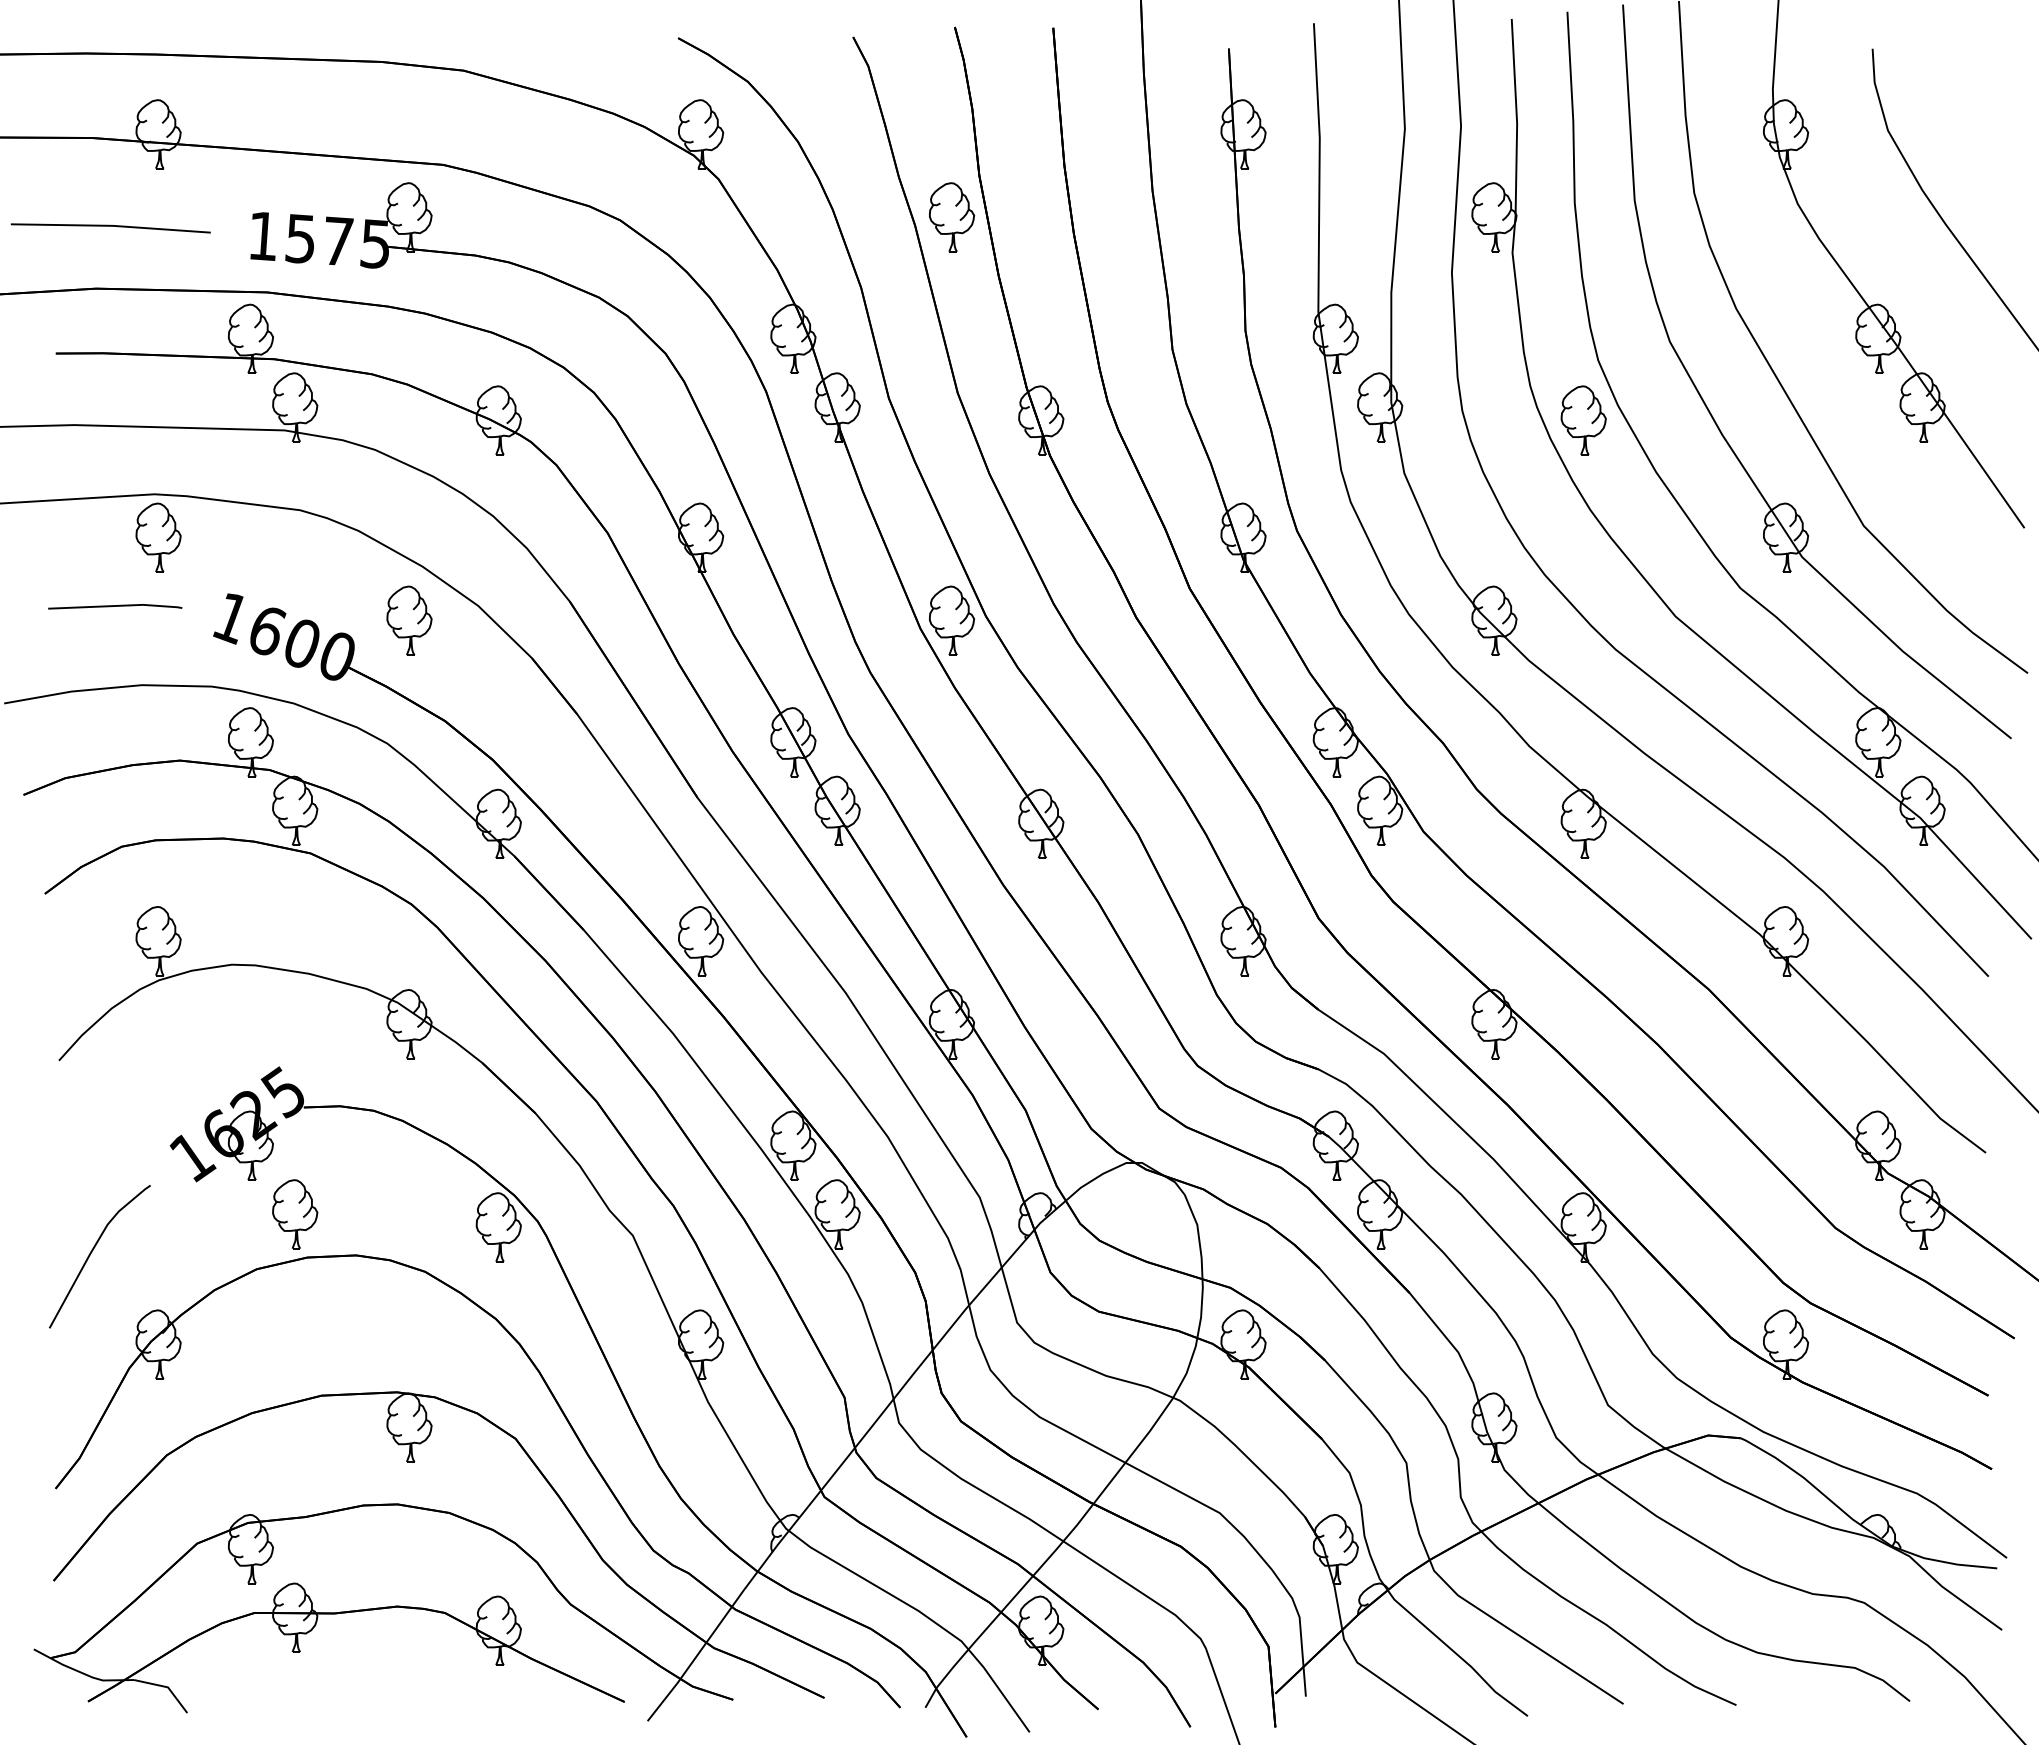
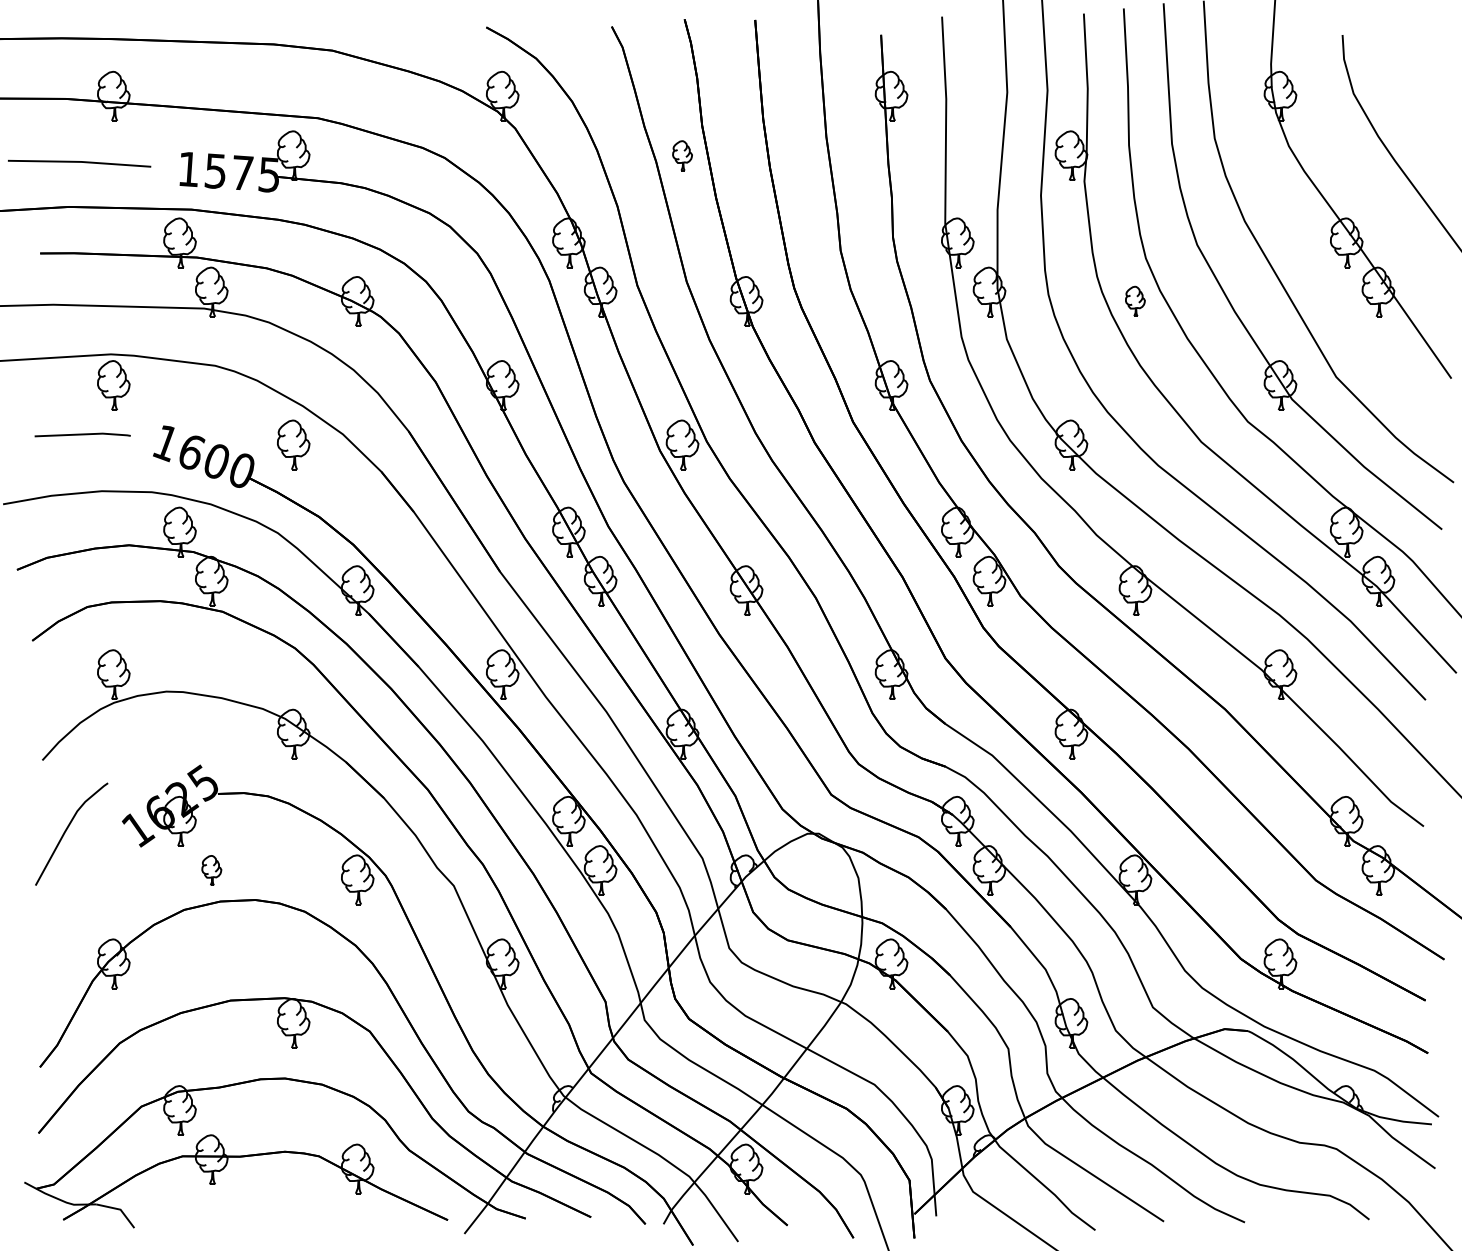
part: (951, 217) -> (682, 155), size x0.6
part: (1583, 420) -> (1135, 301), size x0.6
part: (295, 1214) -> (211, 870), size x0.6
curve: (92, 1252) -> (66, 831), moved

